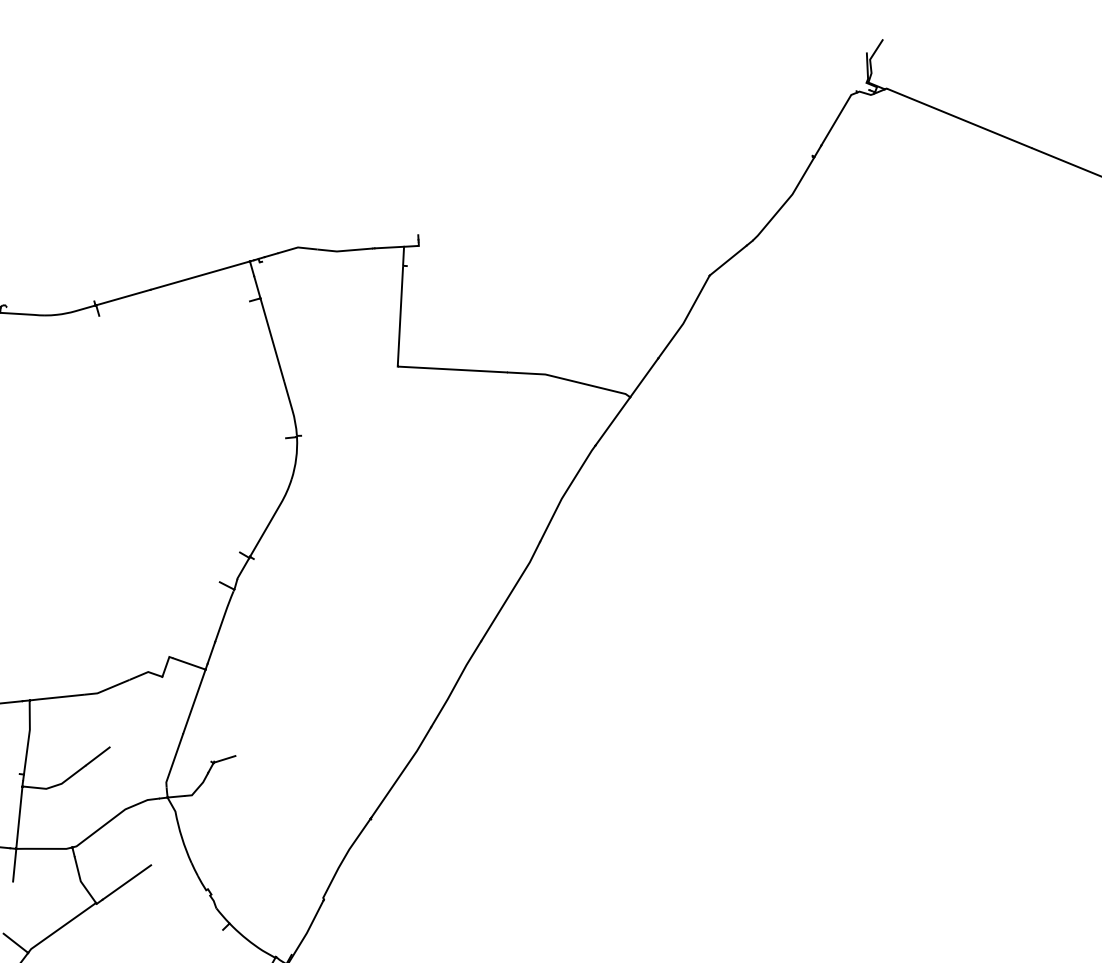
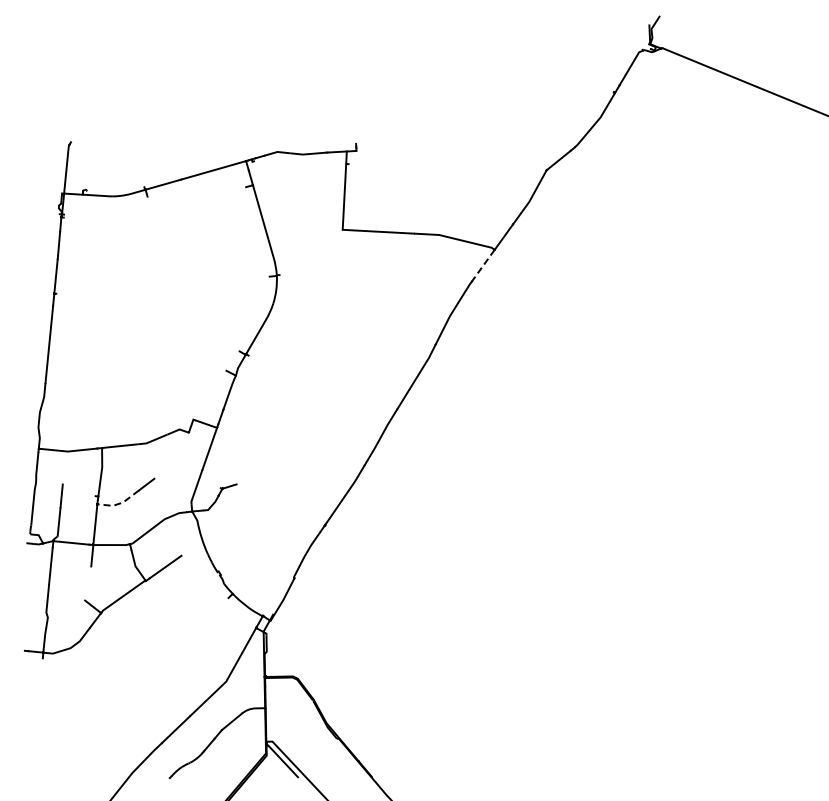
line: (613, 421) -> (483, 265), solid -> dashed
line: (56, 785) -> (119, 503), solid -> dashed

